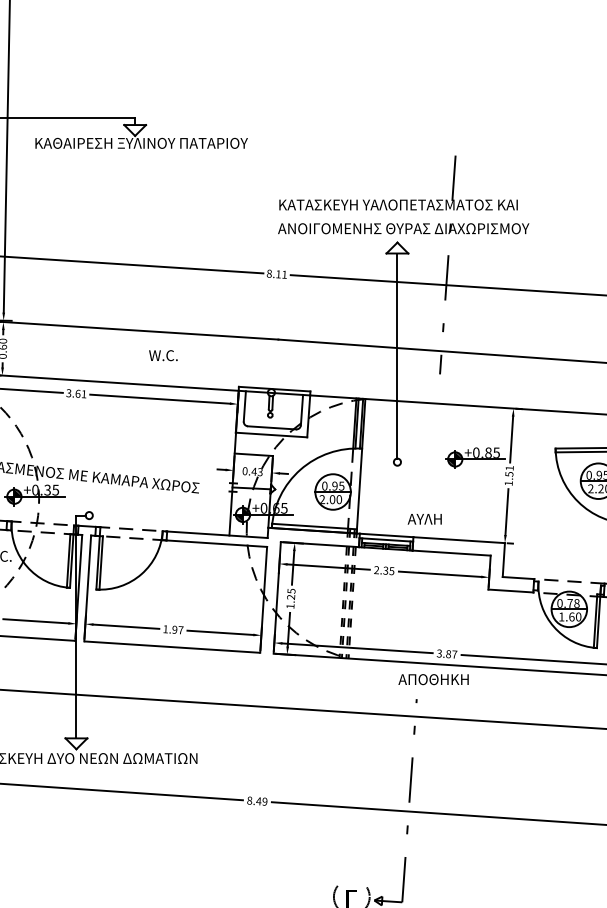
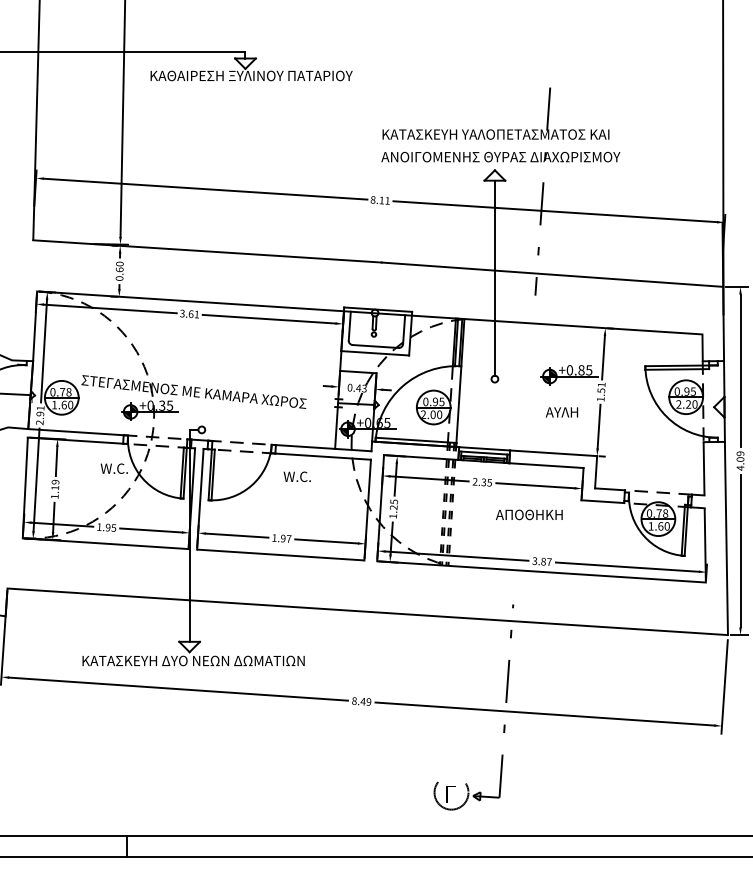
text: (162, 355) -> (296, 476), moved
text: (424, 519) -> (561, 412), moved
text: (433, 679) -> (529, 514), moved

